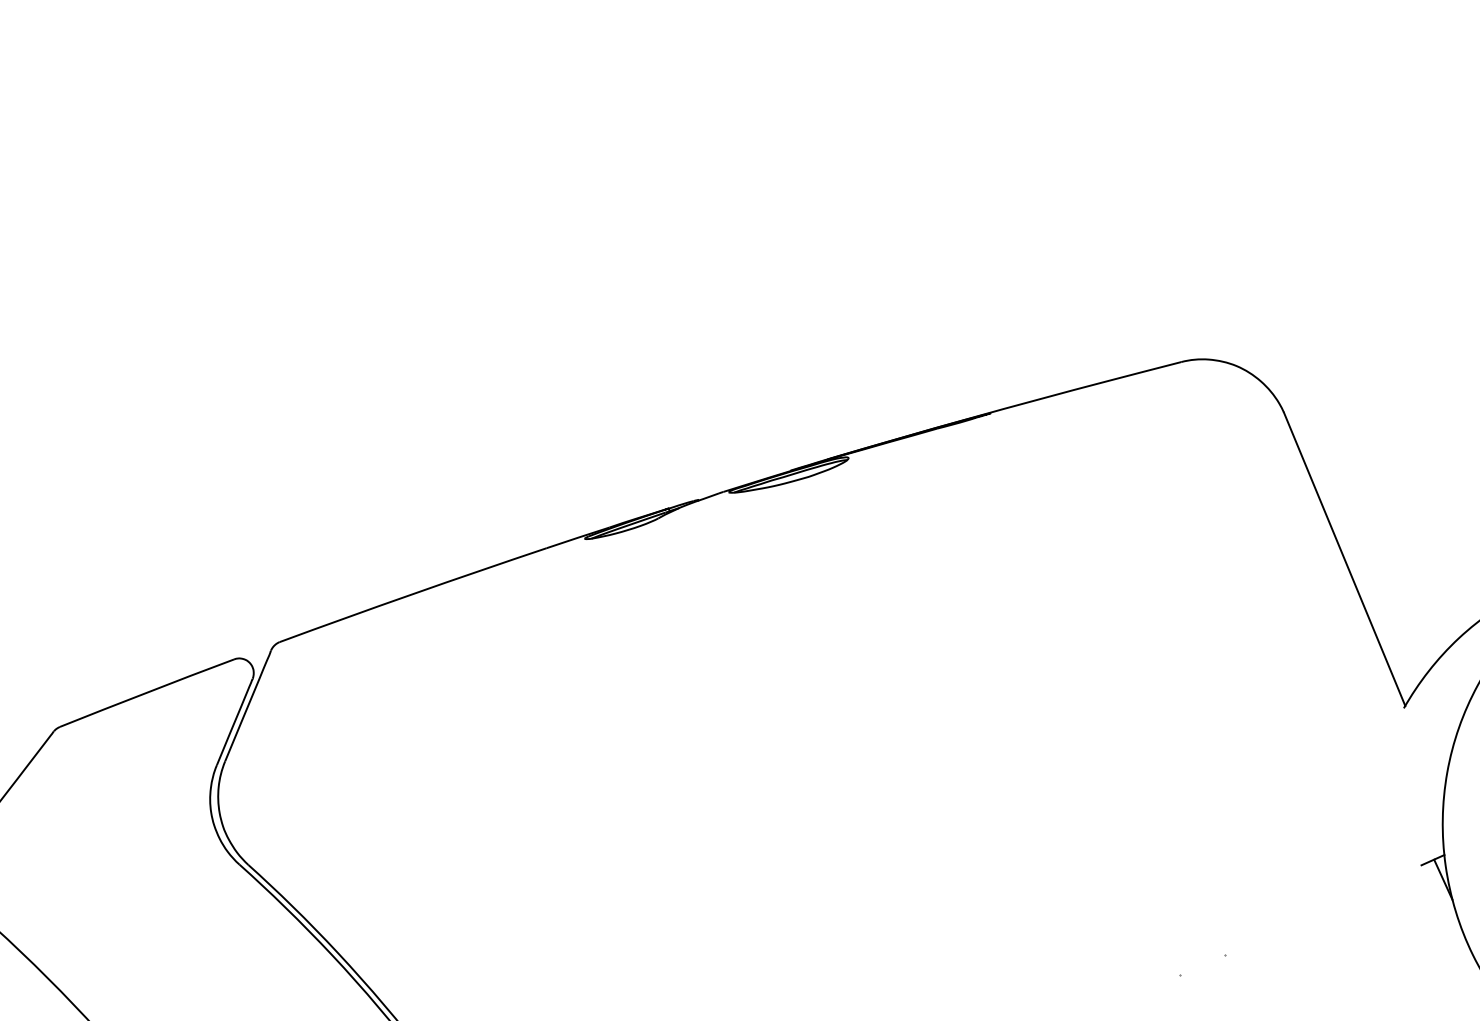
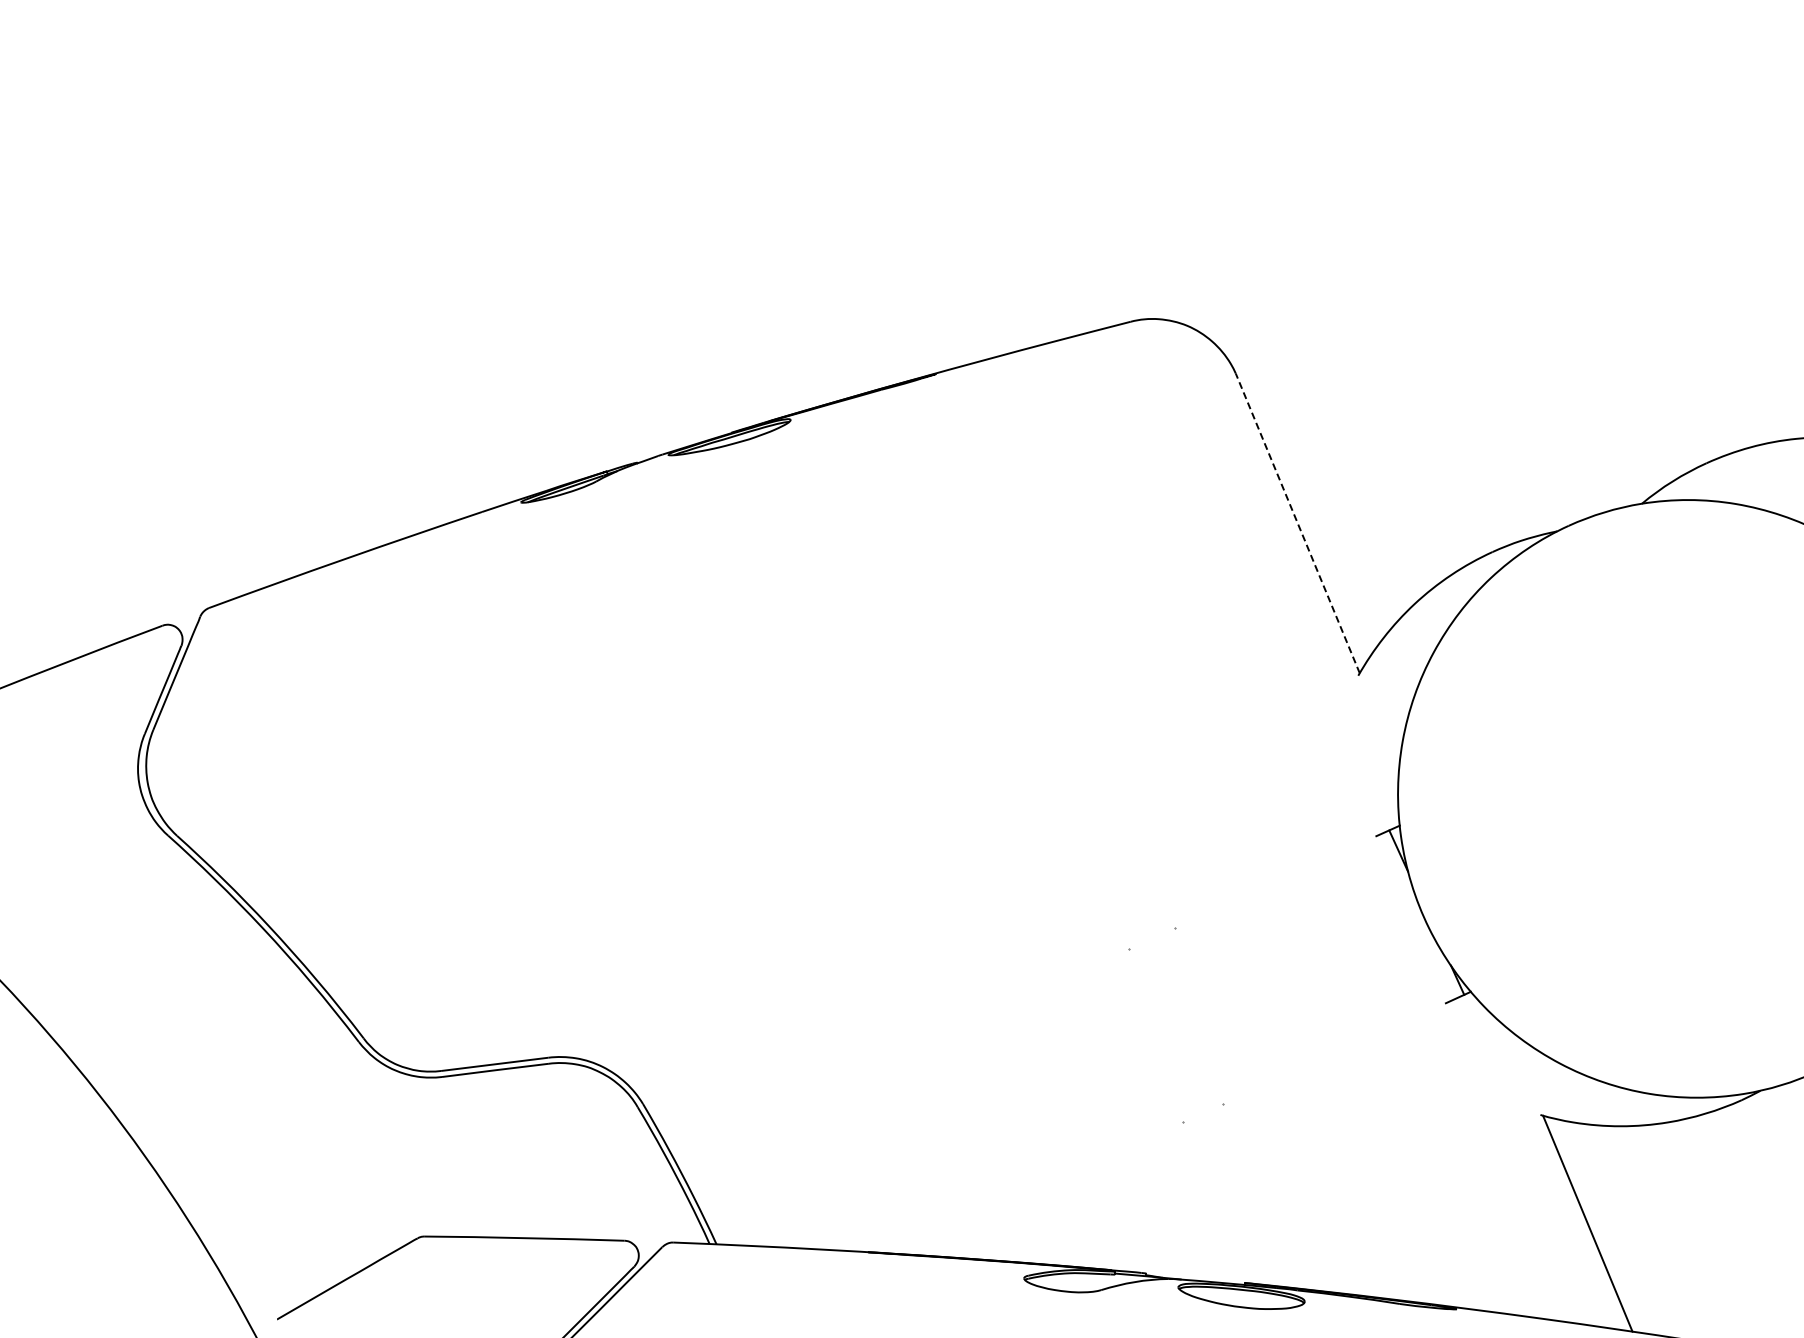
line: (1344, 558) -> (1297, 522), solid -> dashed

